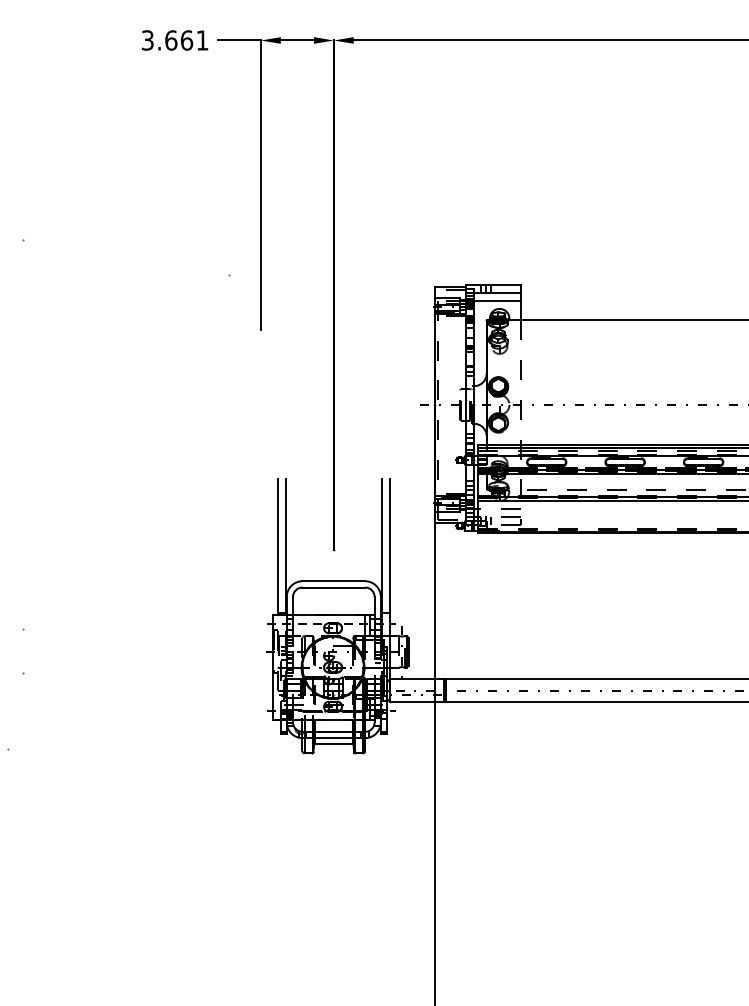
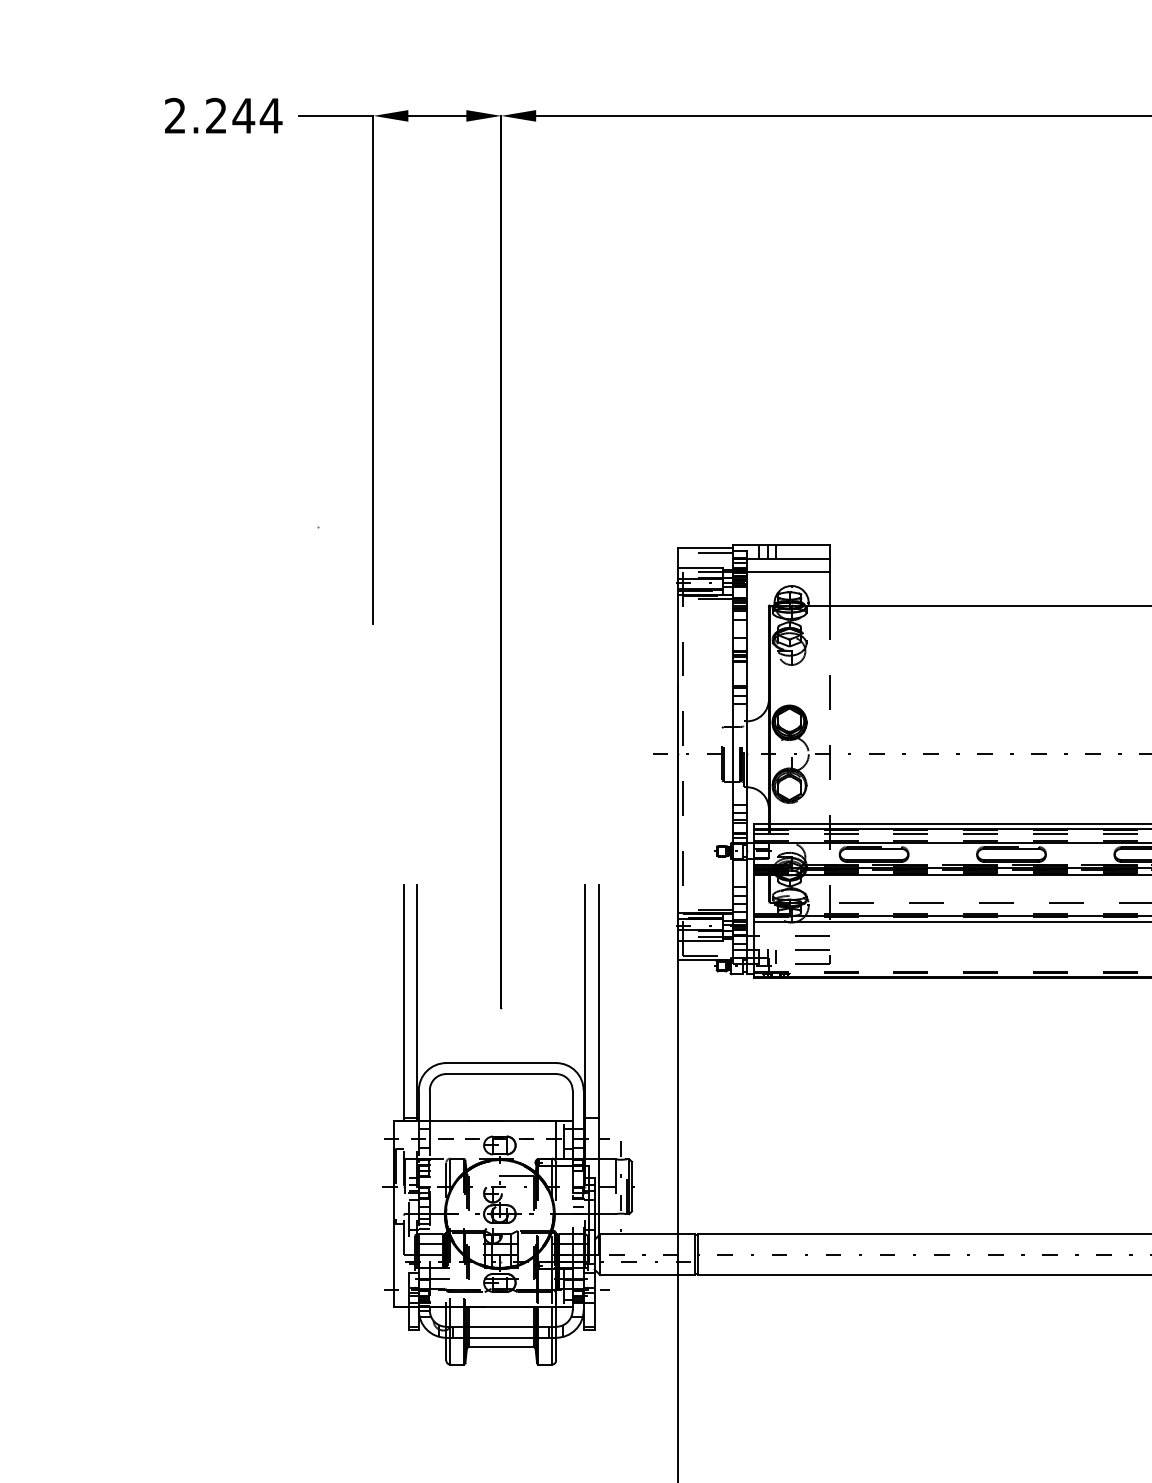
text: (175, 40) -> (223, 115), 3.661 -> 2.244

